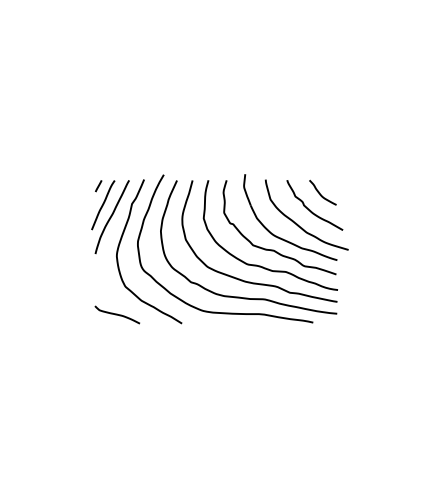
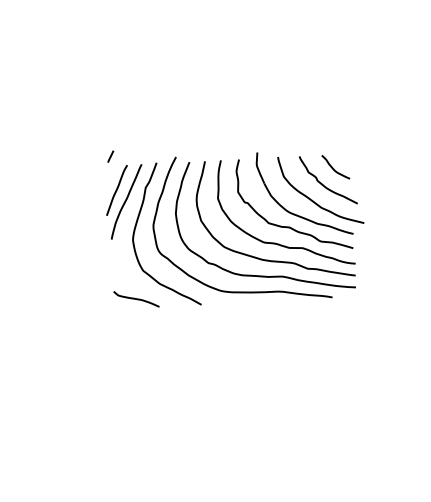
line: (98, 186) -> (110, 156), moved

